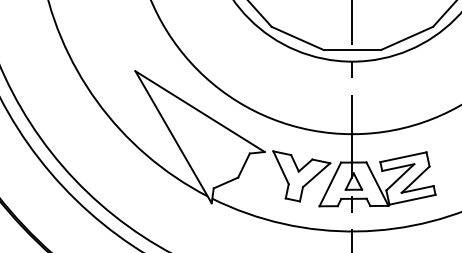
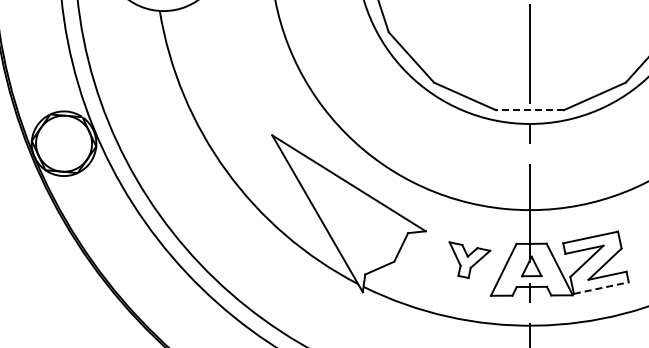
line: (352, 50) -> (529, 110), solid -> dashed
part: (301, 175) -> (469, 259), size x0.6
line: (412, 199) -> (601, 287), solid -> dashed

